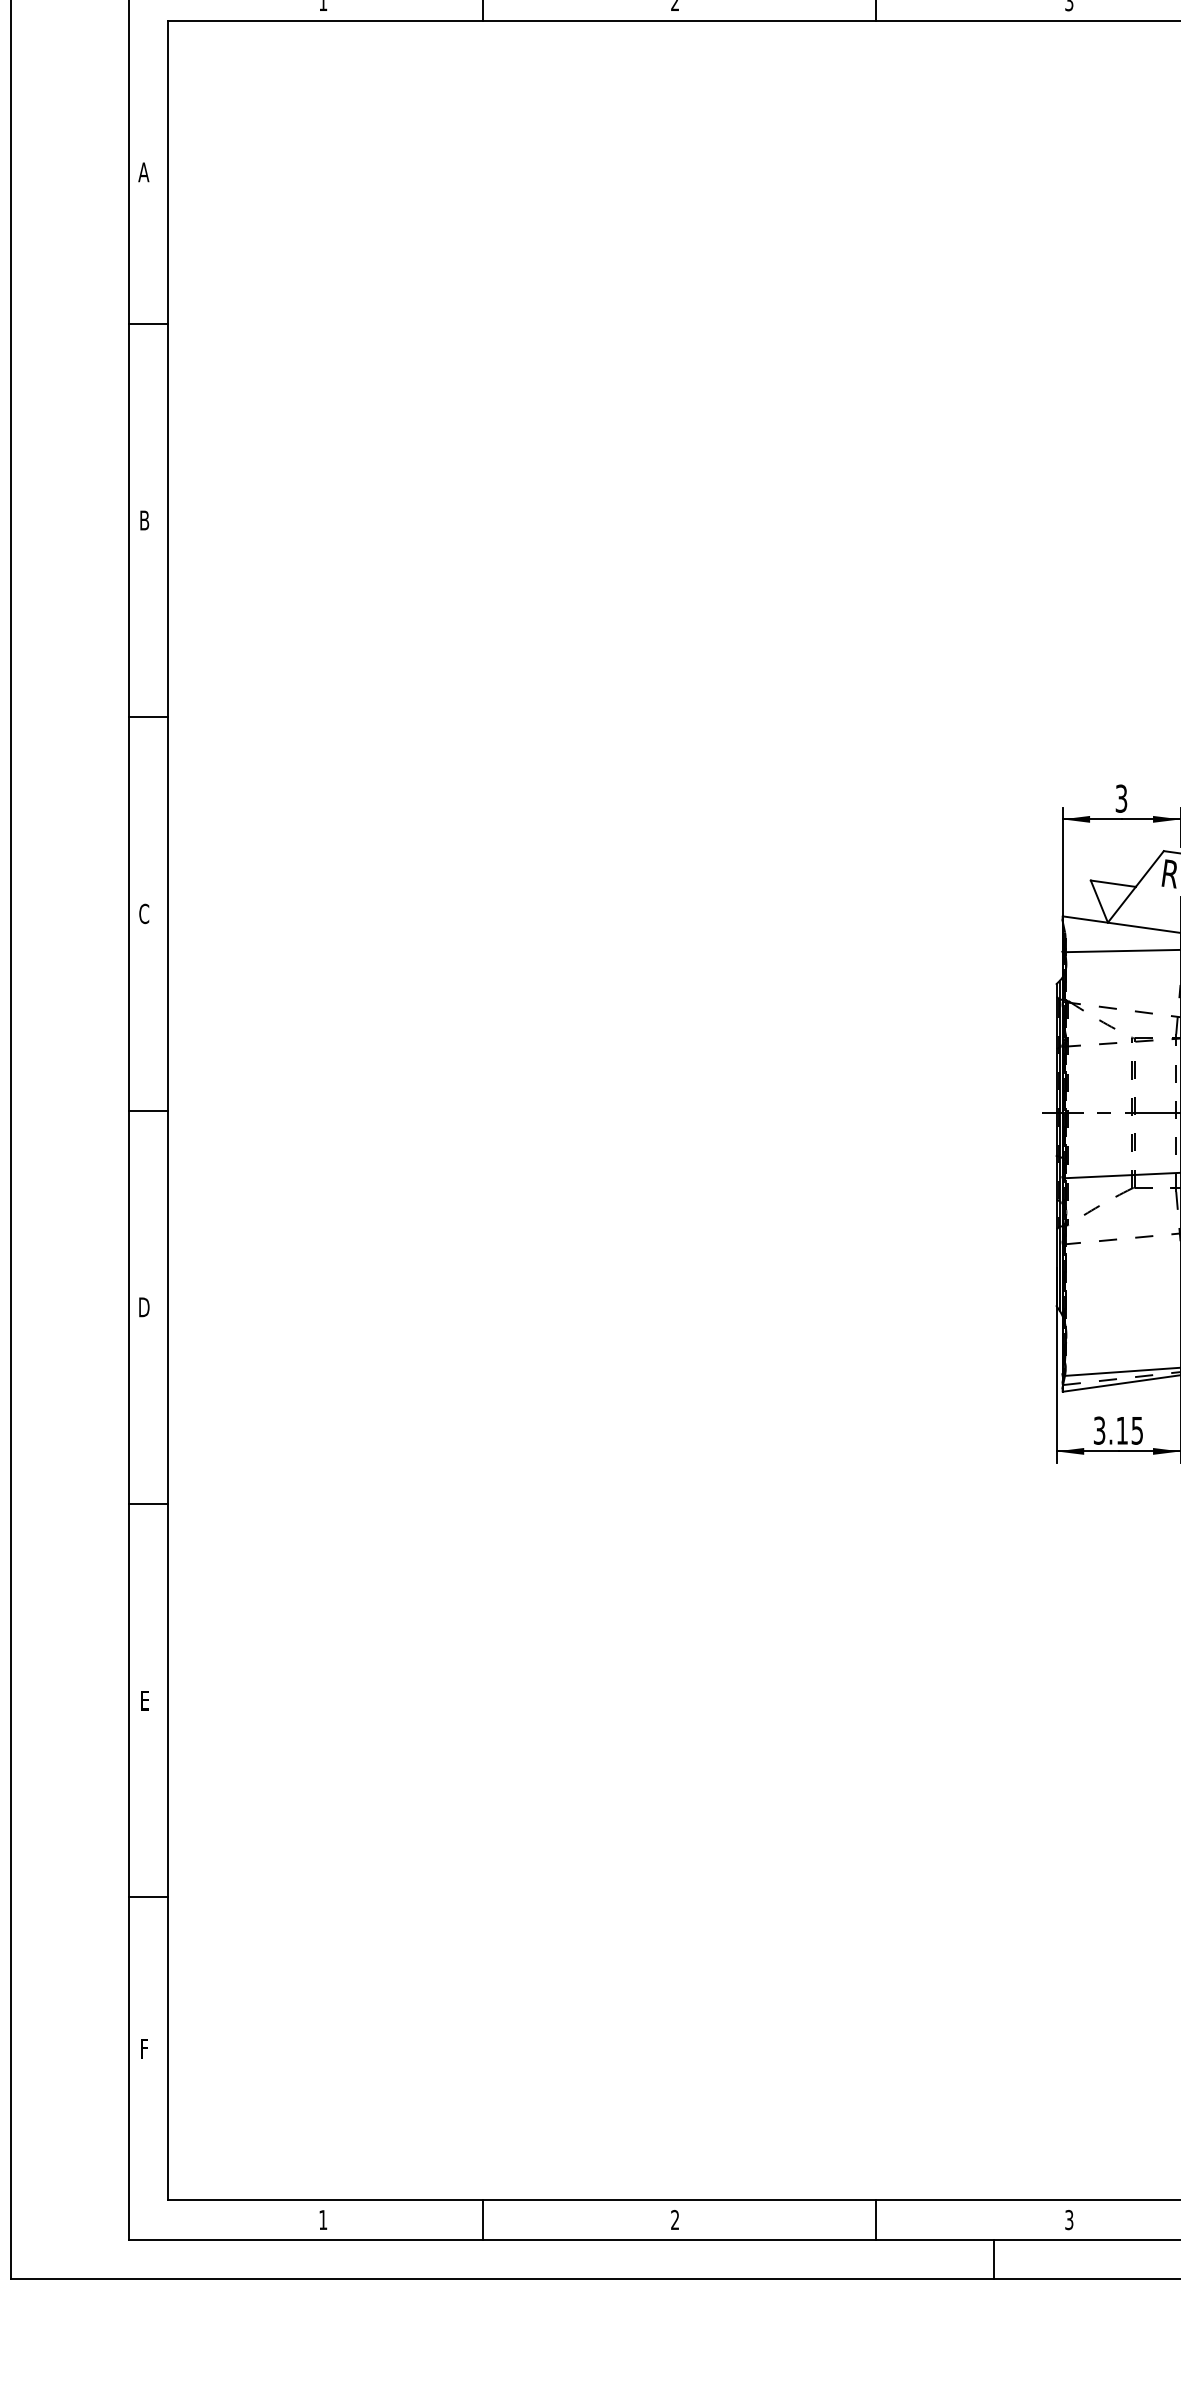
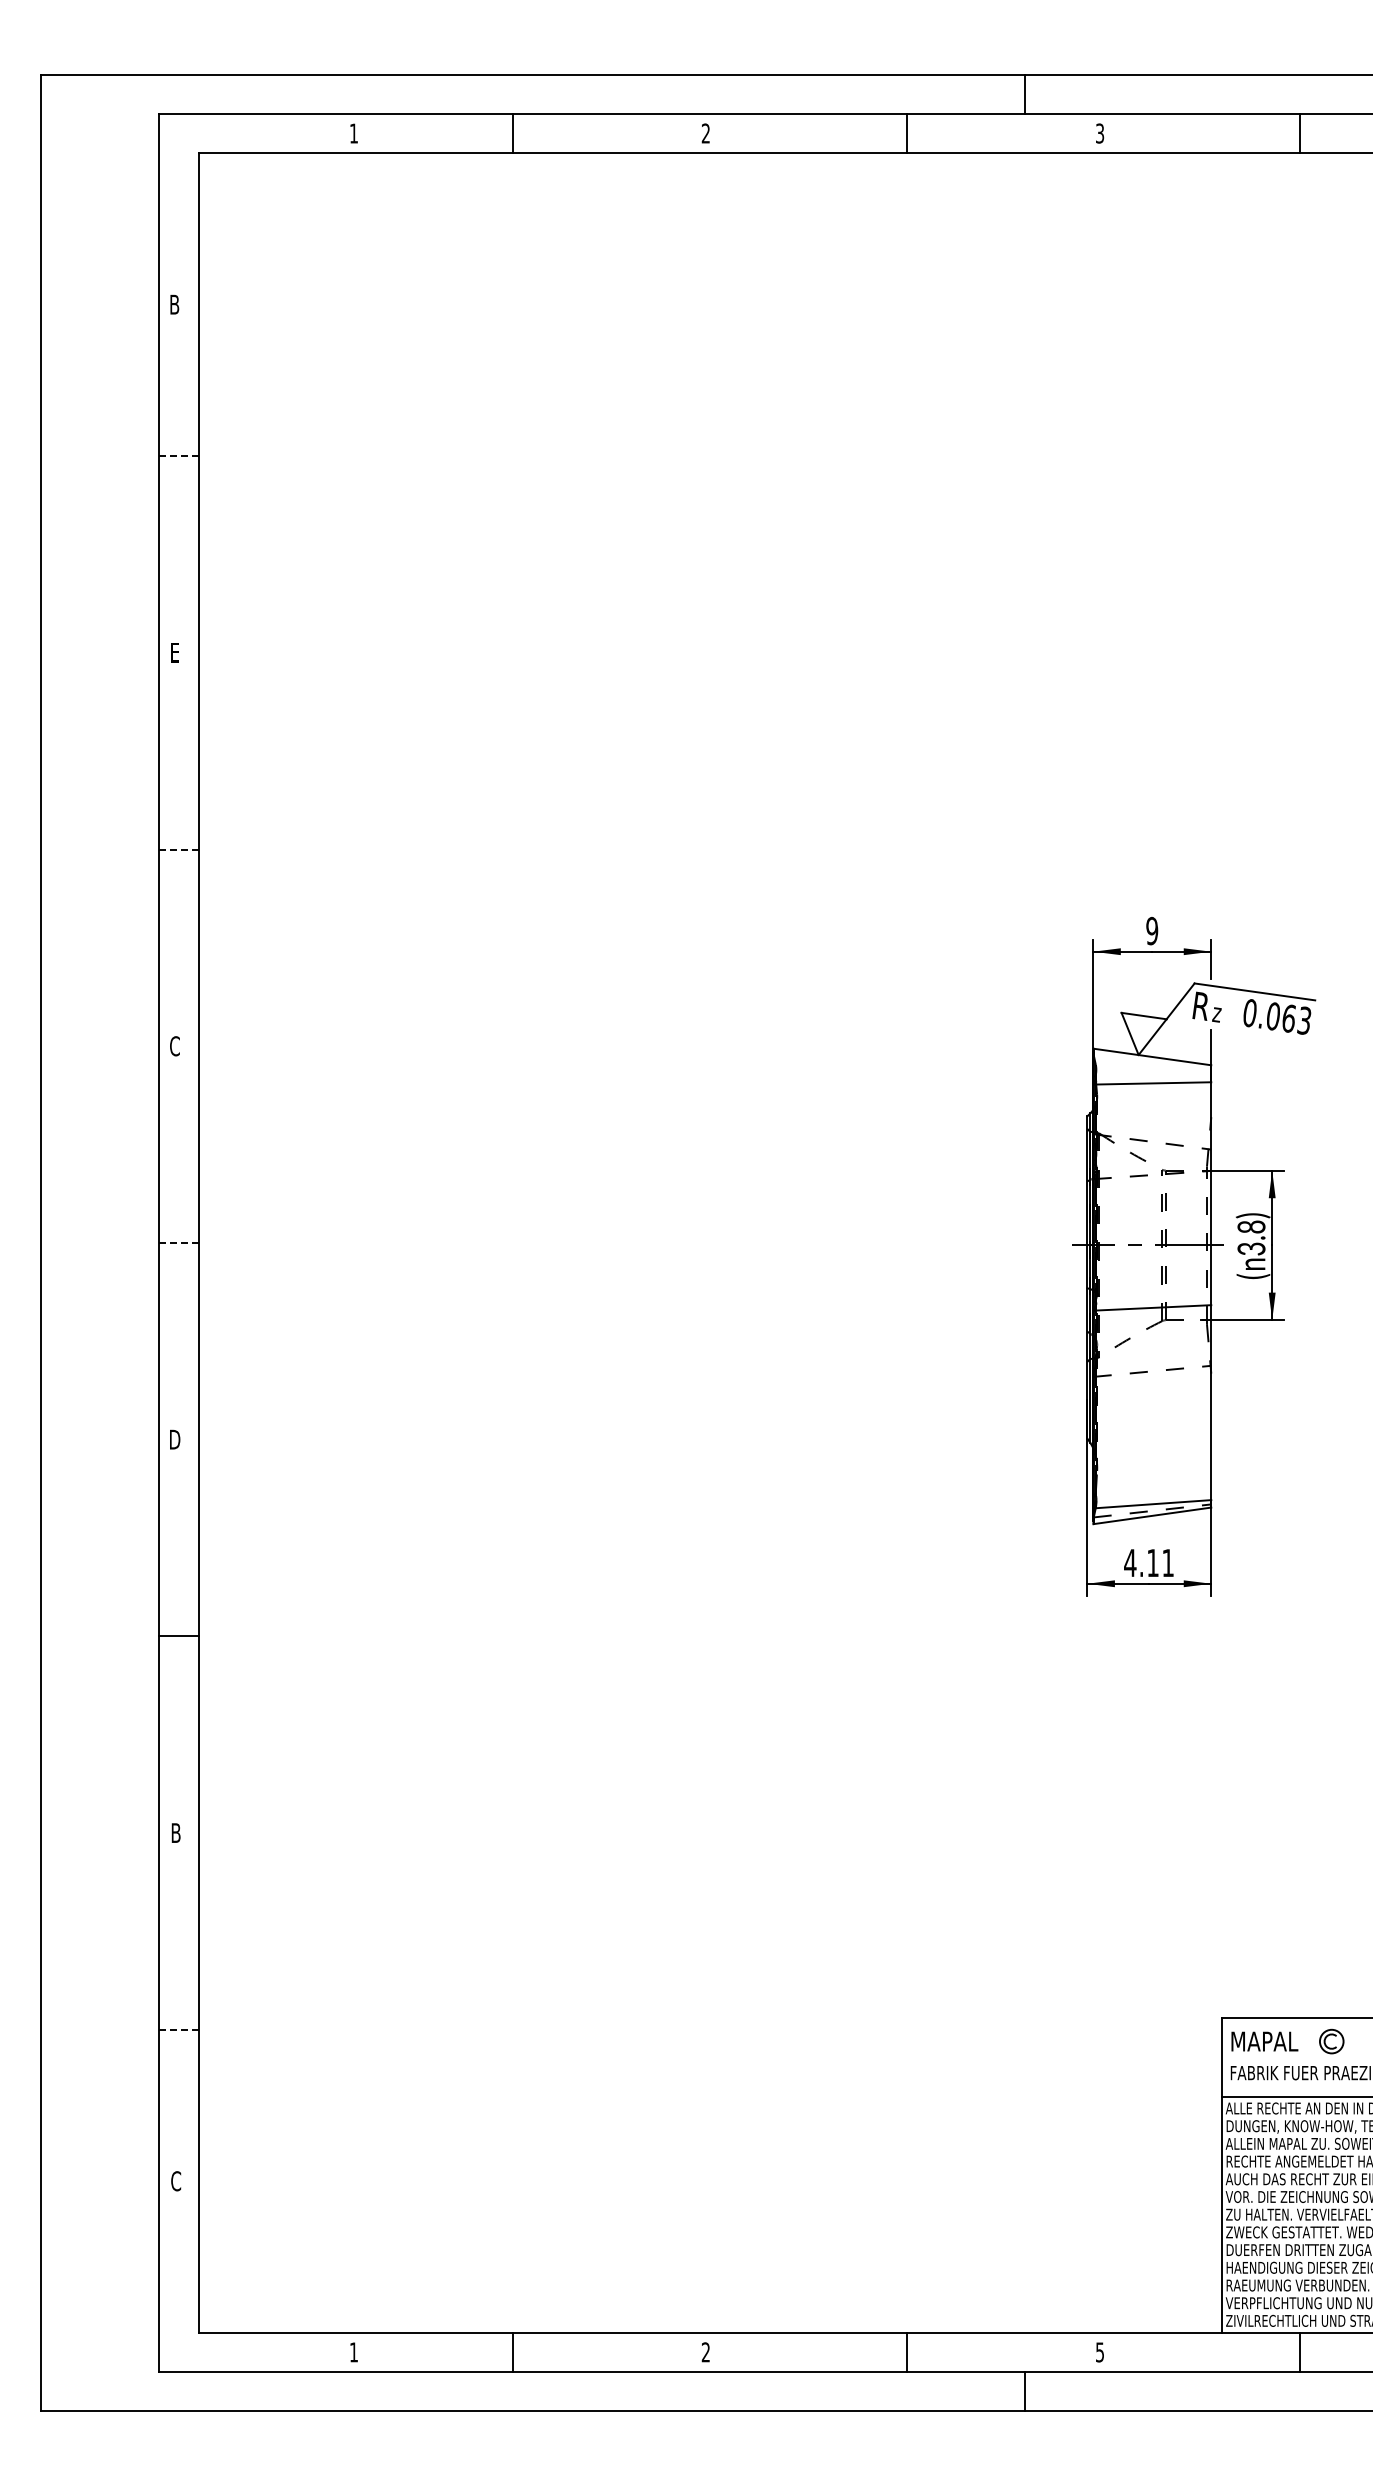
text: (143, 172) -> (174, 304), A -> B
line: (148, 324) -> (179, 456), solid -> dashed
text: (144, 520) -> (175, 652), B -> E
line: (148, 717) -> (179, 849), solid -> dashed
text: (1121, 799) -> (1152, 931), 3 -> 9
line: (148, 1111) -> (179, 1243), solid -> dashed
text: (1117, 1430) -> (1148, 1562), 3.15 -> 4.11
text: (144, 1700) -> (175, 1832), E -> B
line: (148, 1897) -> (179, 2029), solid -> dashed
text: (145, 2049) -> (176, 2181), F -> C
text: (1069, 2219) -> (1100, 2351), 3 -> 5

